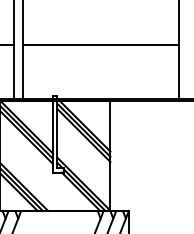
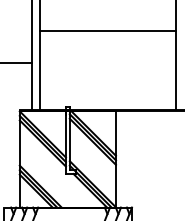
line: (100, 45) -> (107, 31), moved

